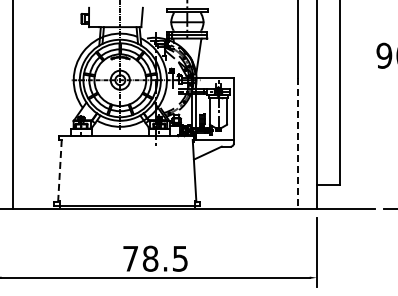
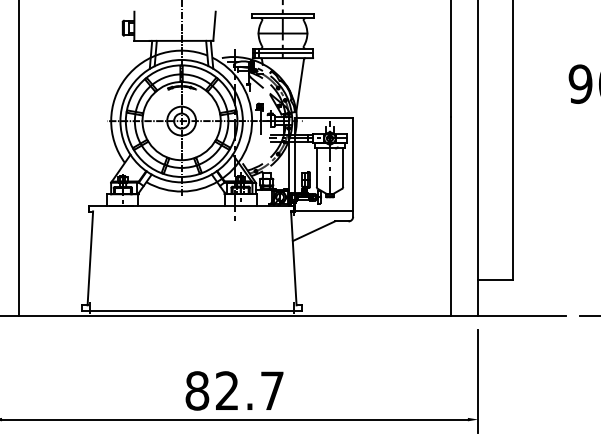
line: (298, 143) -> (450, 216), dashed -> solid
line: (59, 171) -> (89, 259), dashed -> solid
text: (155, 258) -> (234, 390), 78.5 -> 82.7

